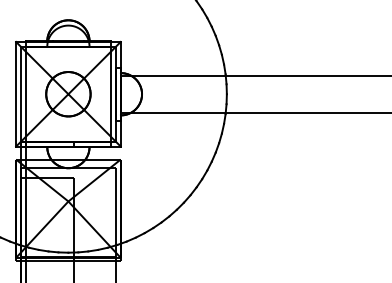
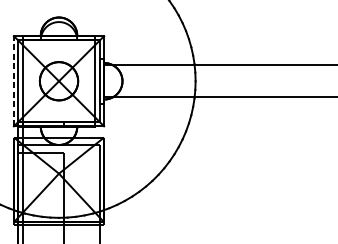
line: (16, 93) -> (14, 80), solid -> dashed

